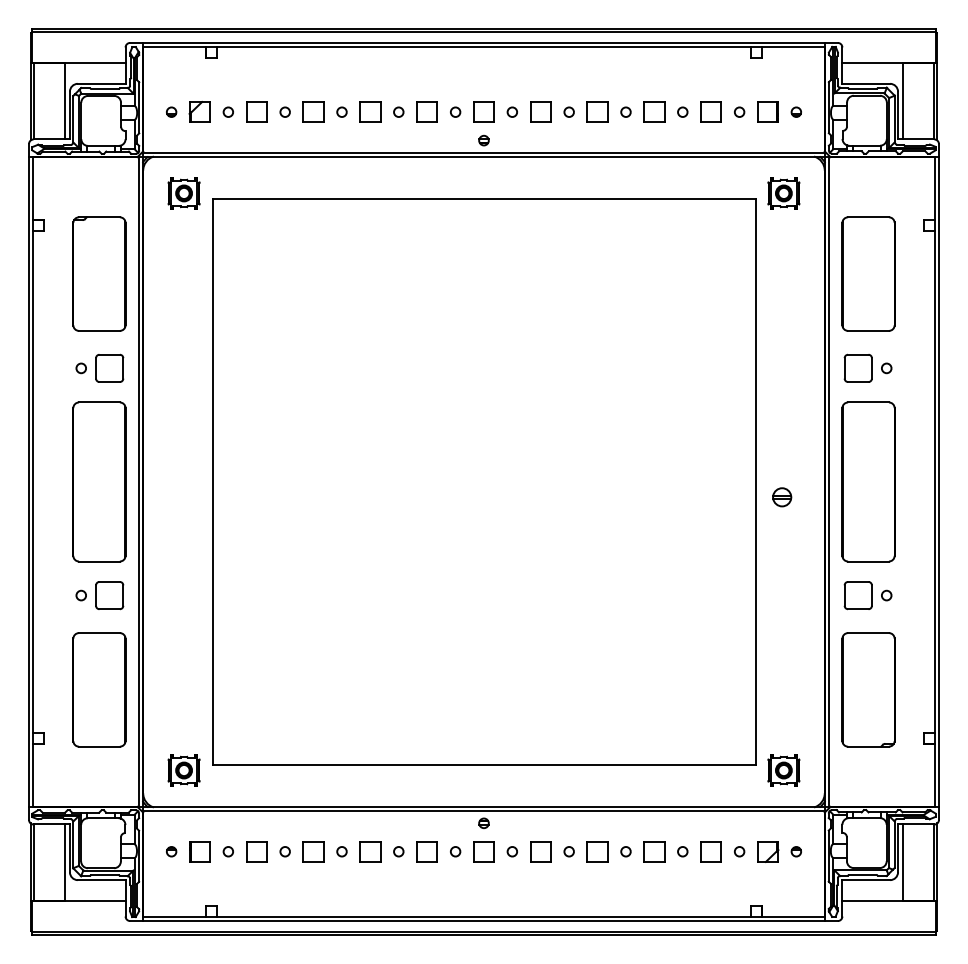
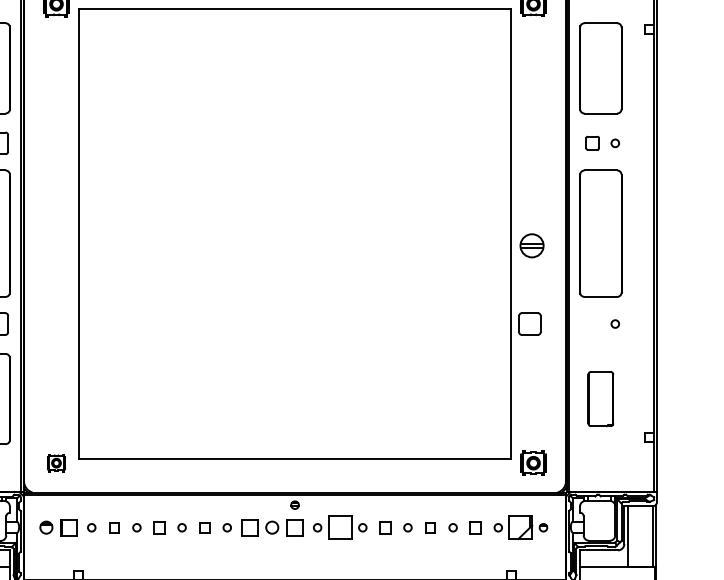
part: (857, 367) -> (592, 142), size x0.6
part: (782, 497) -> (532, 246), size x1.6
part: (857, 595) -> (529, 323), moved
part: (868, 689) -> (600, 398), size x0.6
part: (183, 770) -> (56, 463), size x0.7
part: (171, 851) -> (46, 527), size x1.6
part: (256, 851) -> (114, 527), size x0.6
part: (313, 851) -> (159, 527), size x0.7
part: (370, 851) -> (204, 527), size x0.6
circle: (455, 851) -> (272, 527), size x1.6
part: (540, 851) -> (339, 527), size x1.4
part: (597, 851) -> (385, 527), size x0.7
part: (654, 851) -> (430, 527), size x0.6
part: (710, 851) -> (475, 527), size x0.7
part: (768, 851) -> (521, 527), size x1.4

